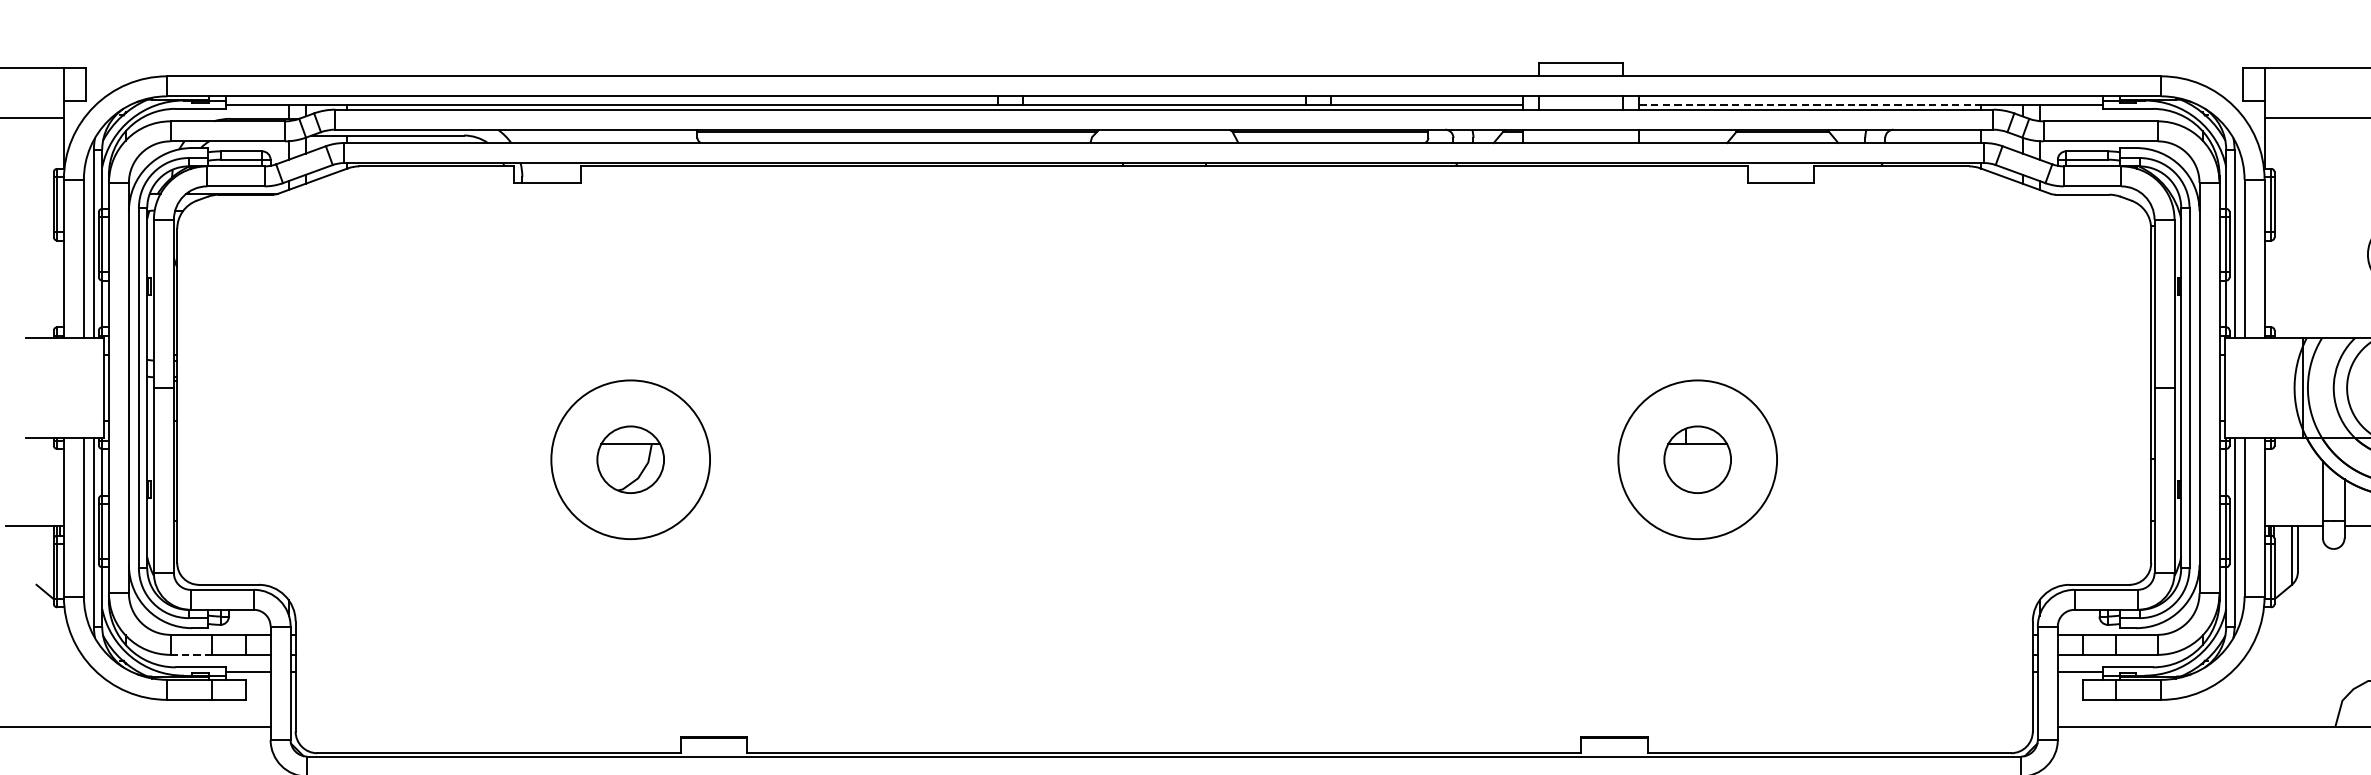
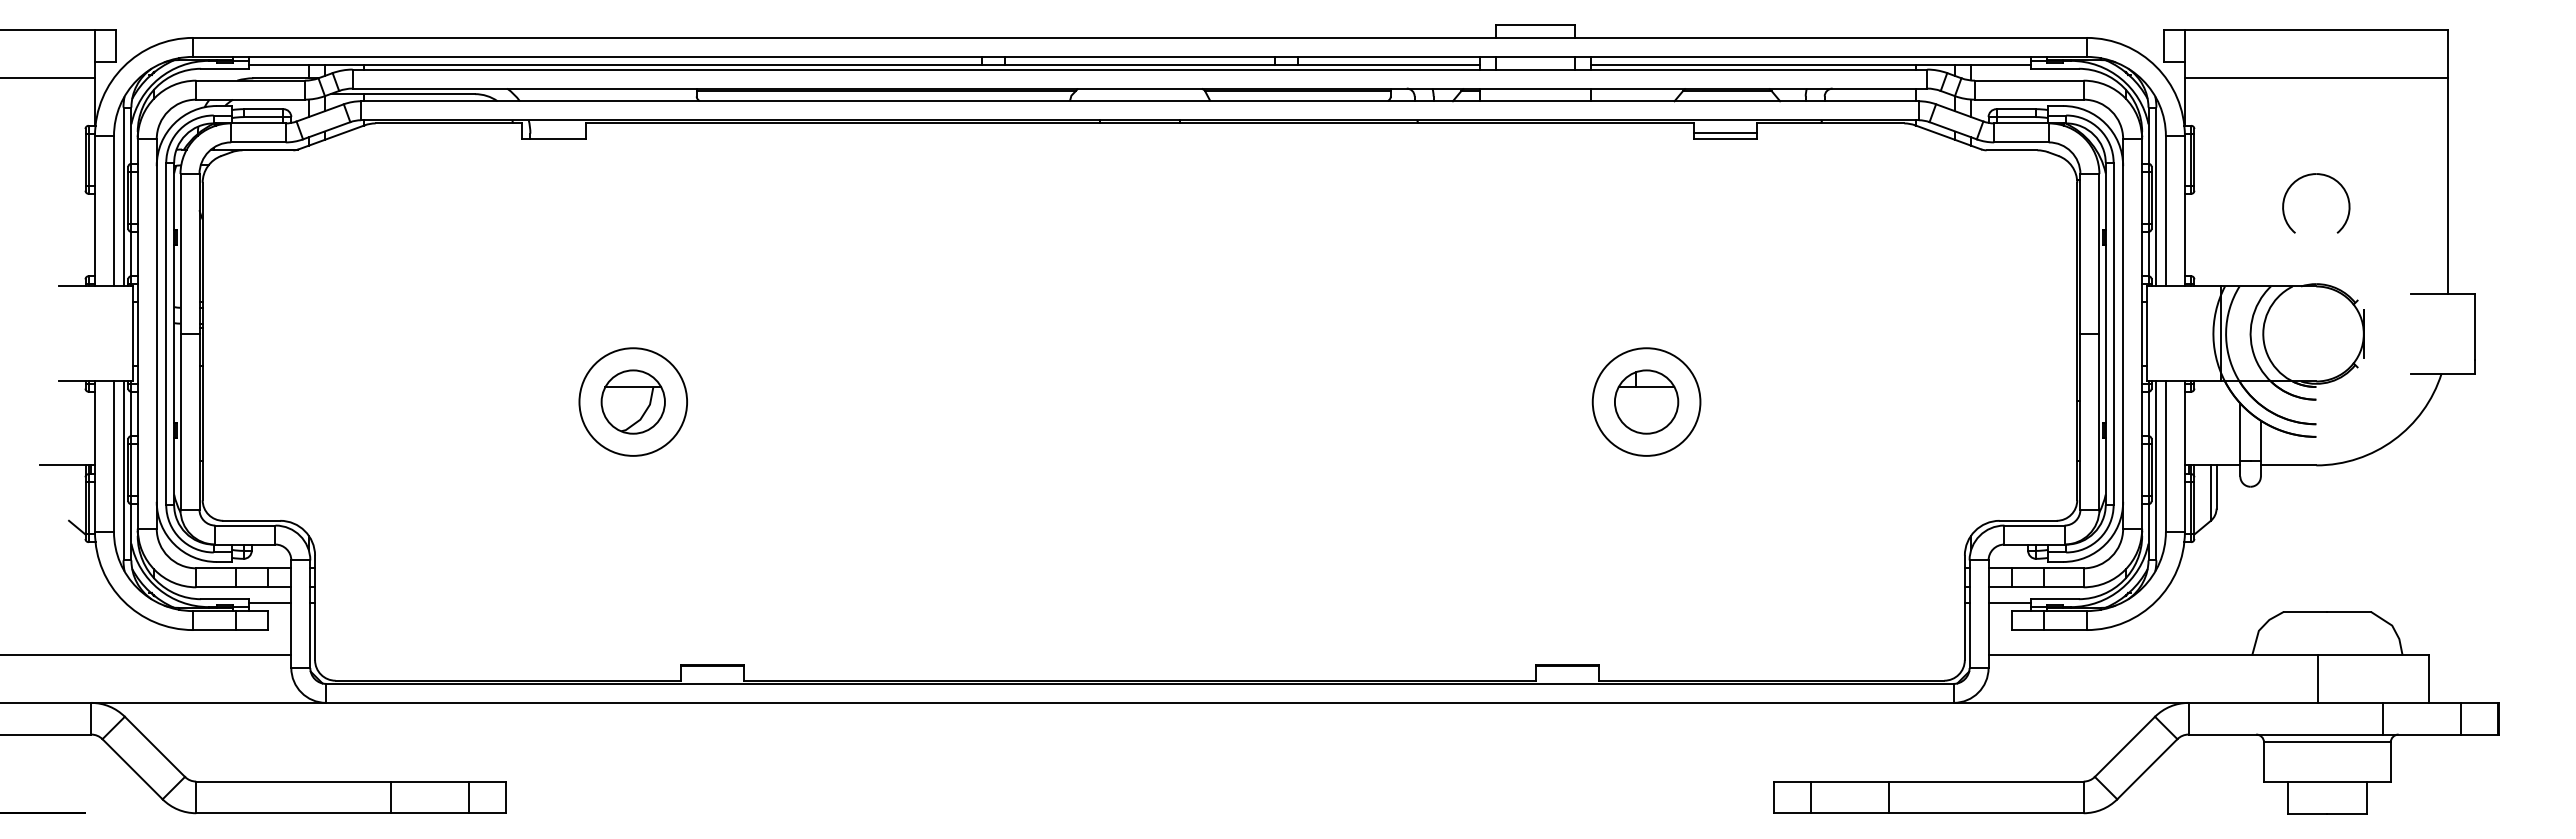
line: (1810, 104) -> (1753, 64), dashed -> solid
line: (1780, 175) -> (1725, 132), added
circle: (630, 459) -> (633, 401), size x0.71
circle: (1697, 459) -> (1646, 401), size x0.71
line: (191, 655) -> (216, 587), dashed -> solid

